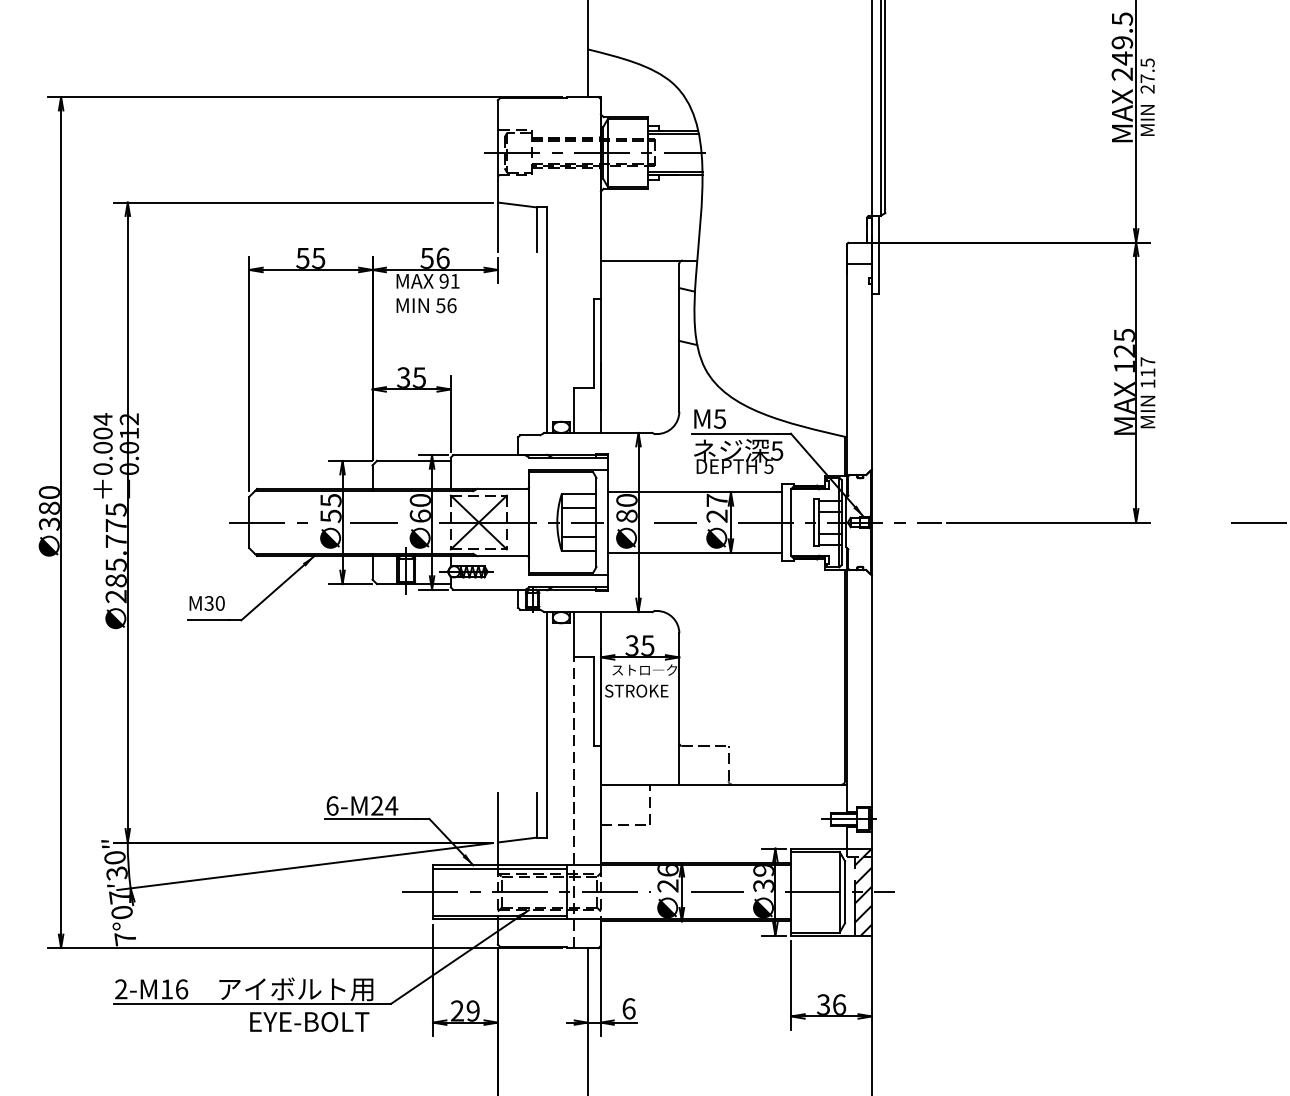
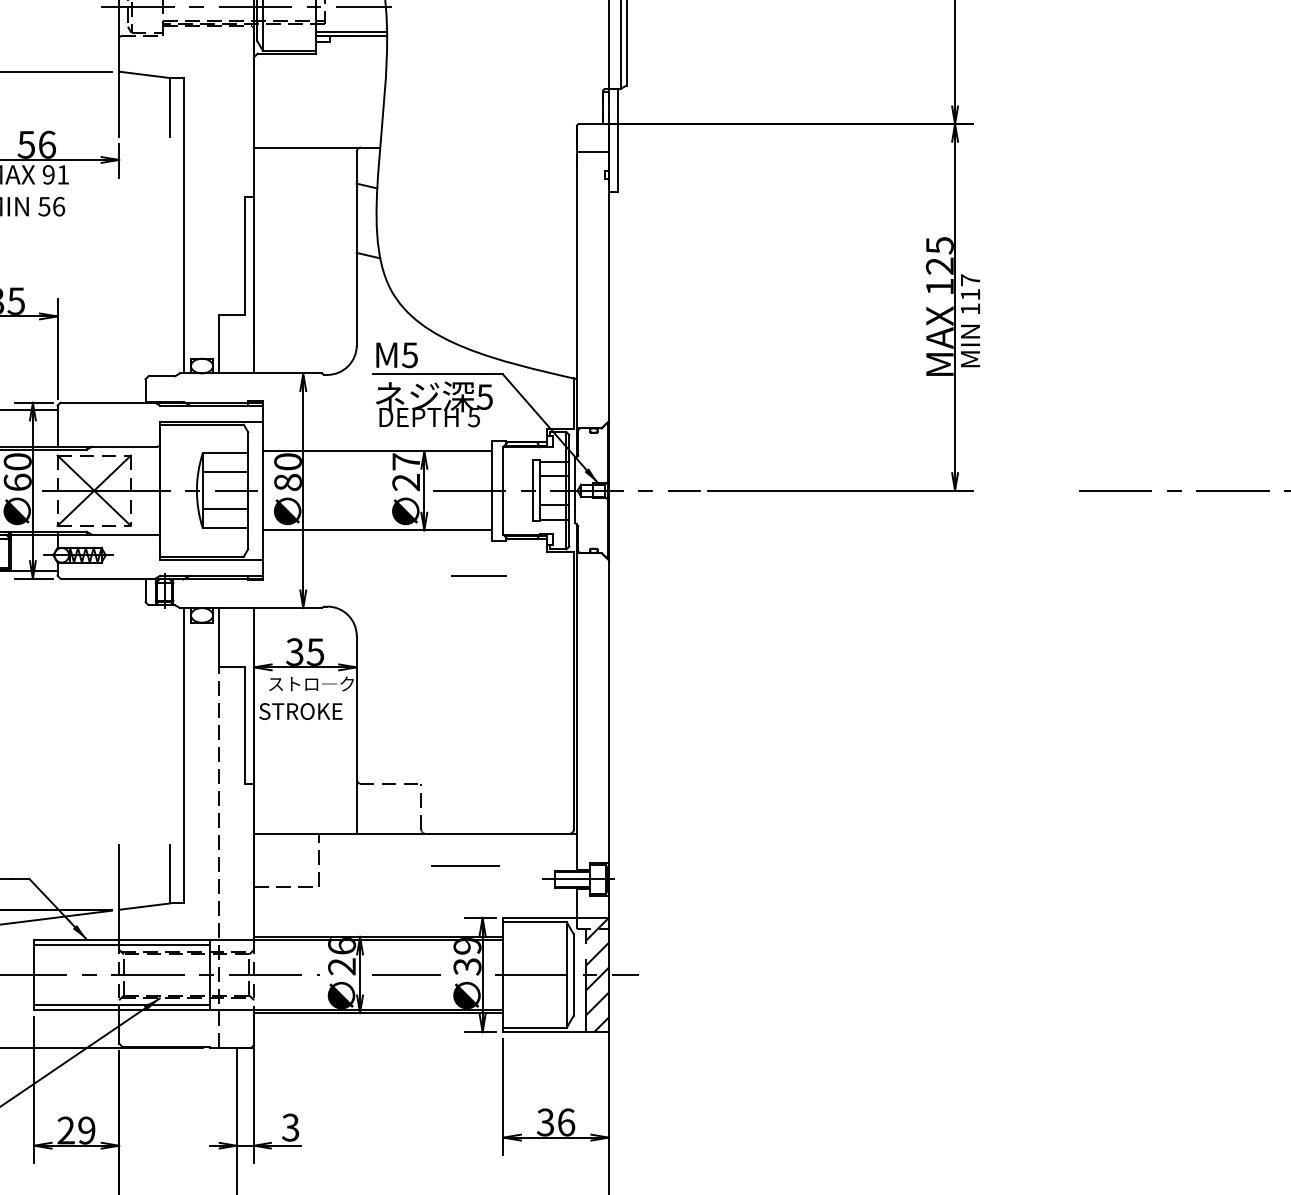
line: (675, 522) -> (478, 575), moved
line: (762, 808) -> (465, 865), added
text: (628, 1008) -> (290, 1127), 6 -> 3

